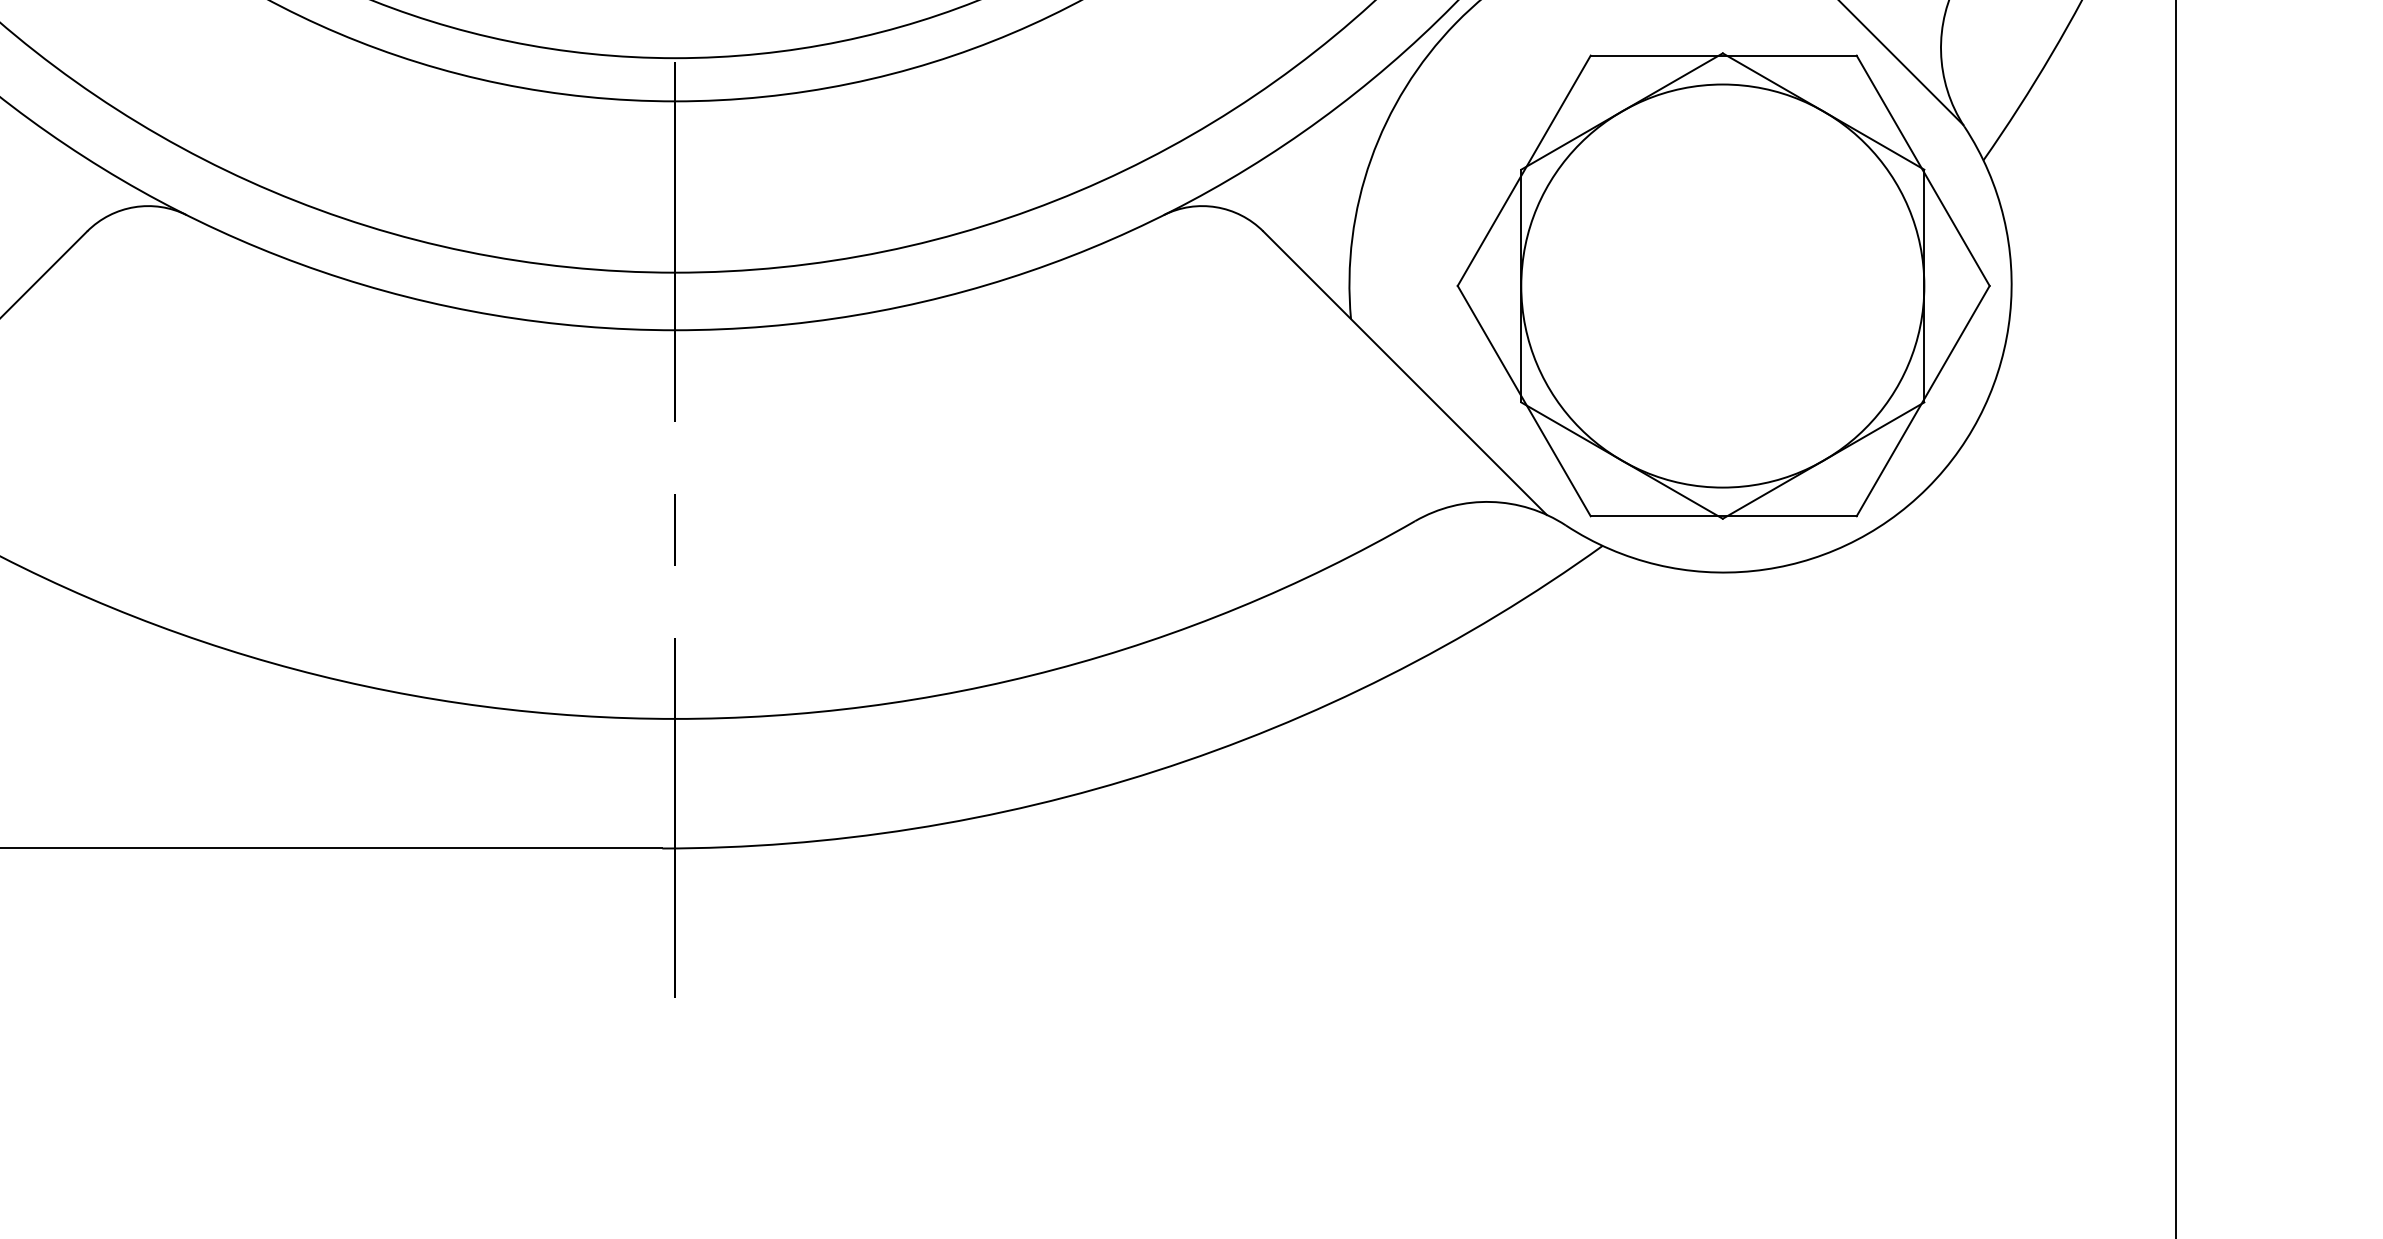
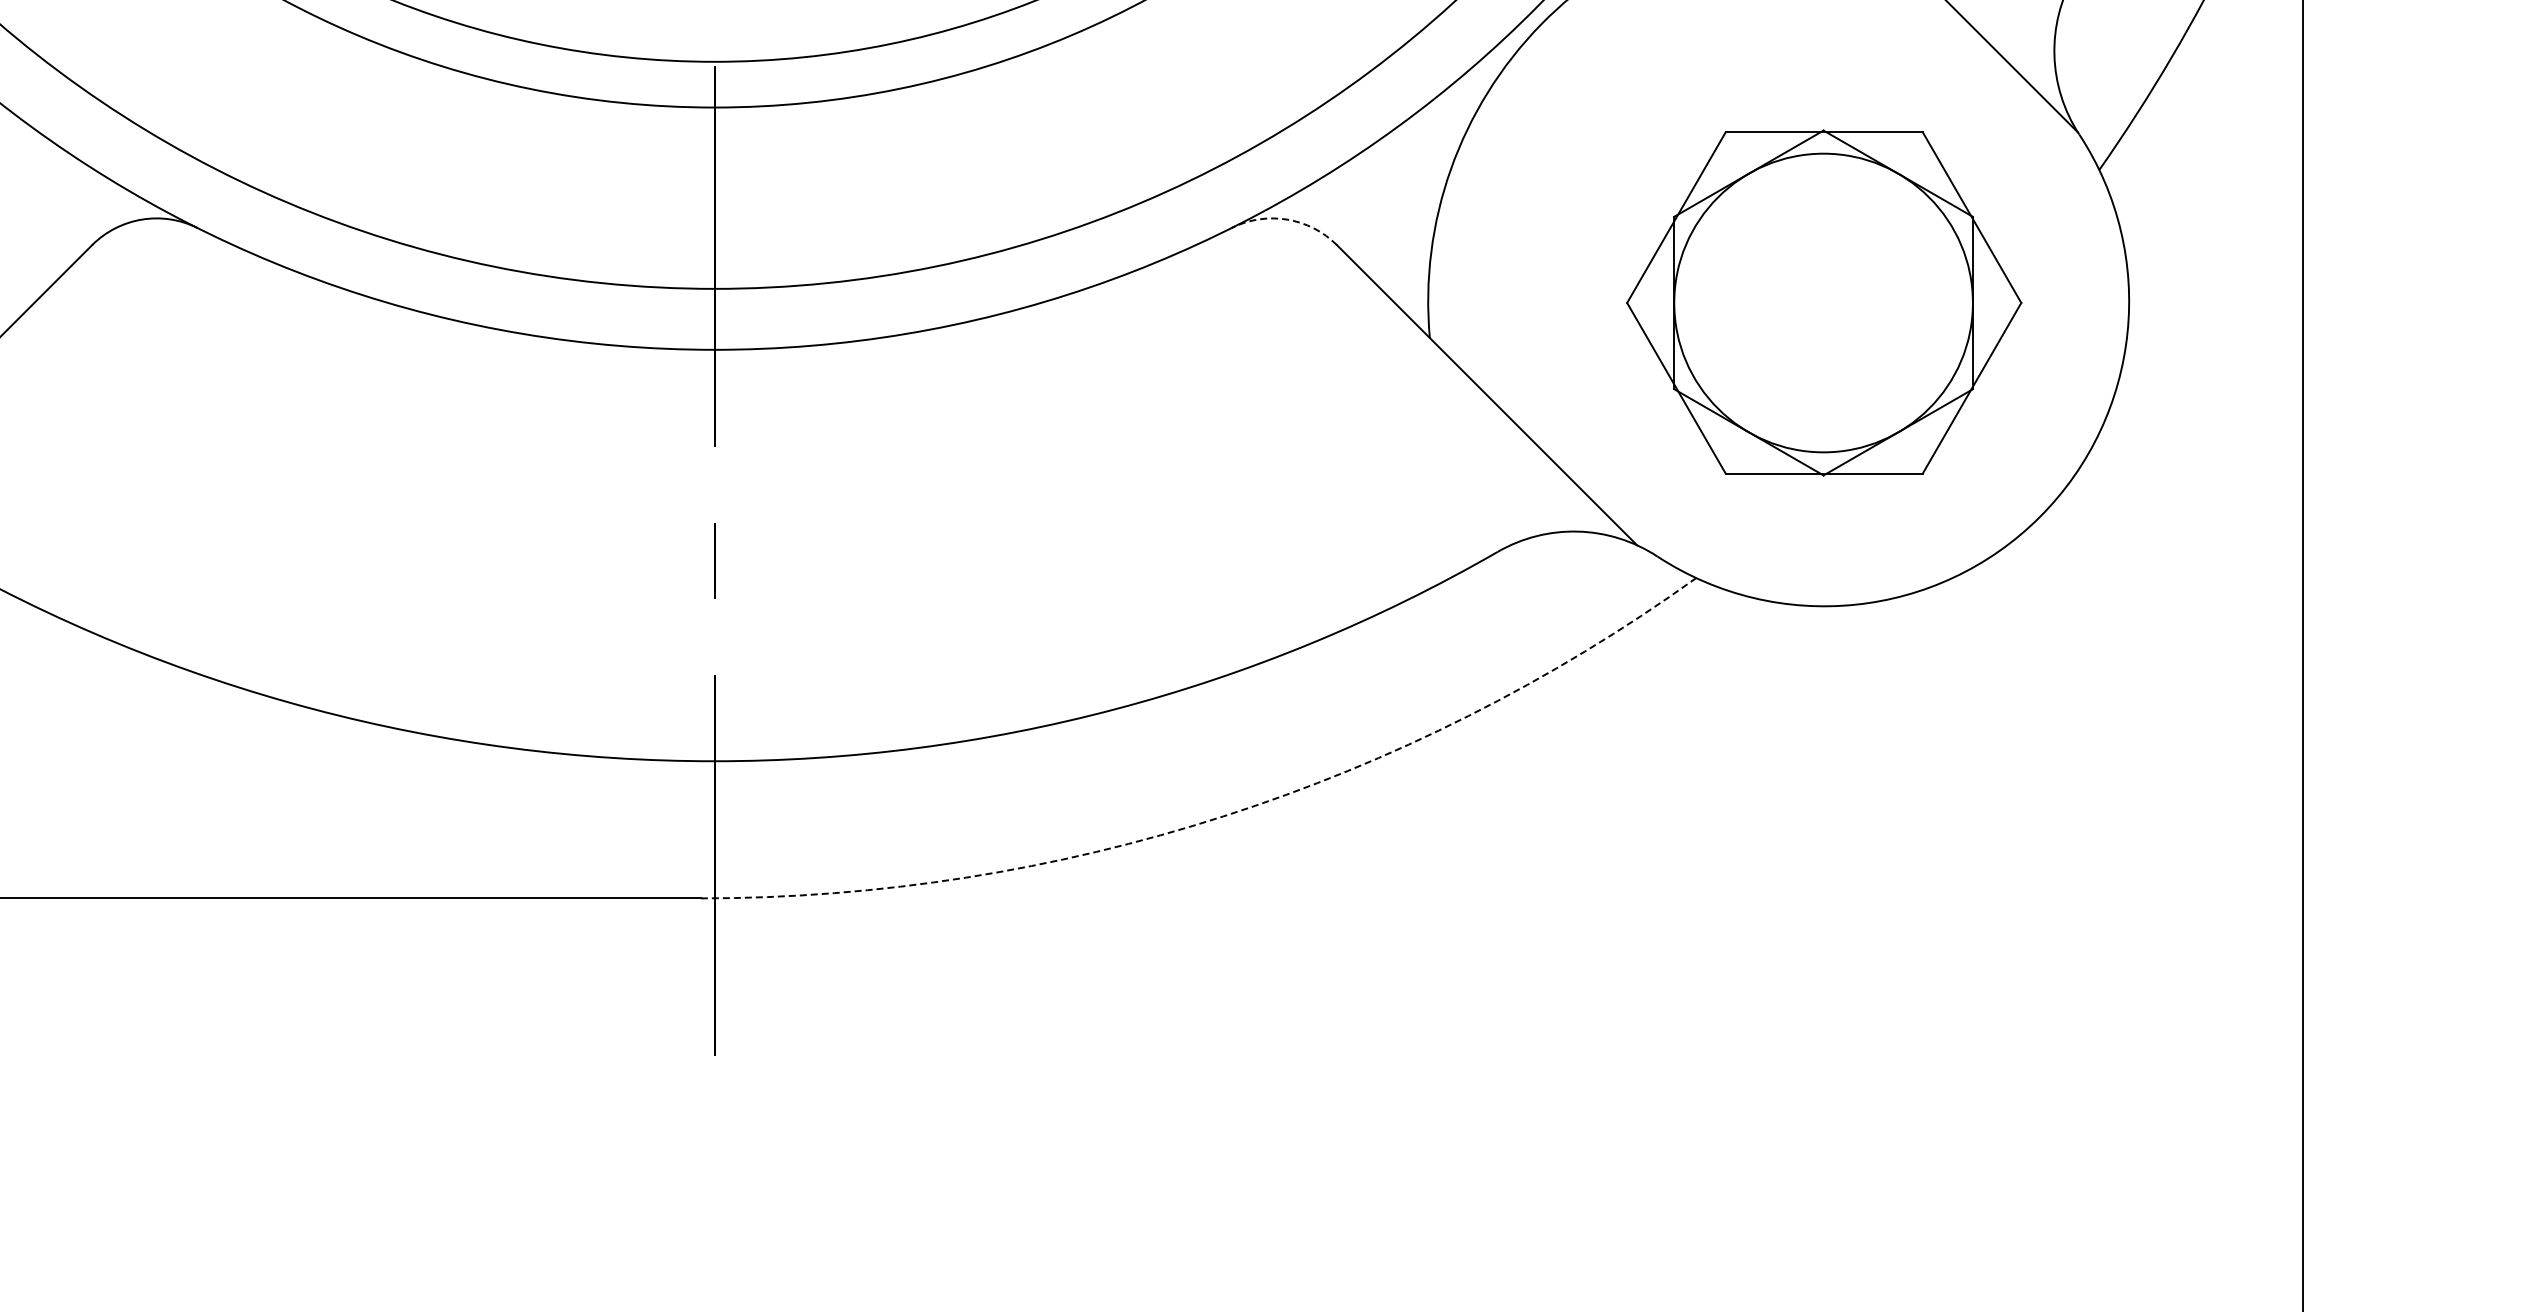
arc: (1216, 207) -> (1287, 219), solid -> dashed
part: (1722, 285) -> (1823, 302), size x0.7
arc: (1156, 771) -> (1223, 816), solid -> dashed

